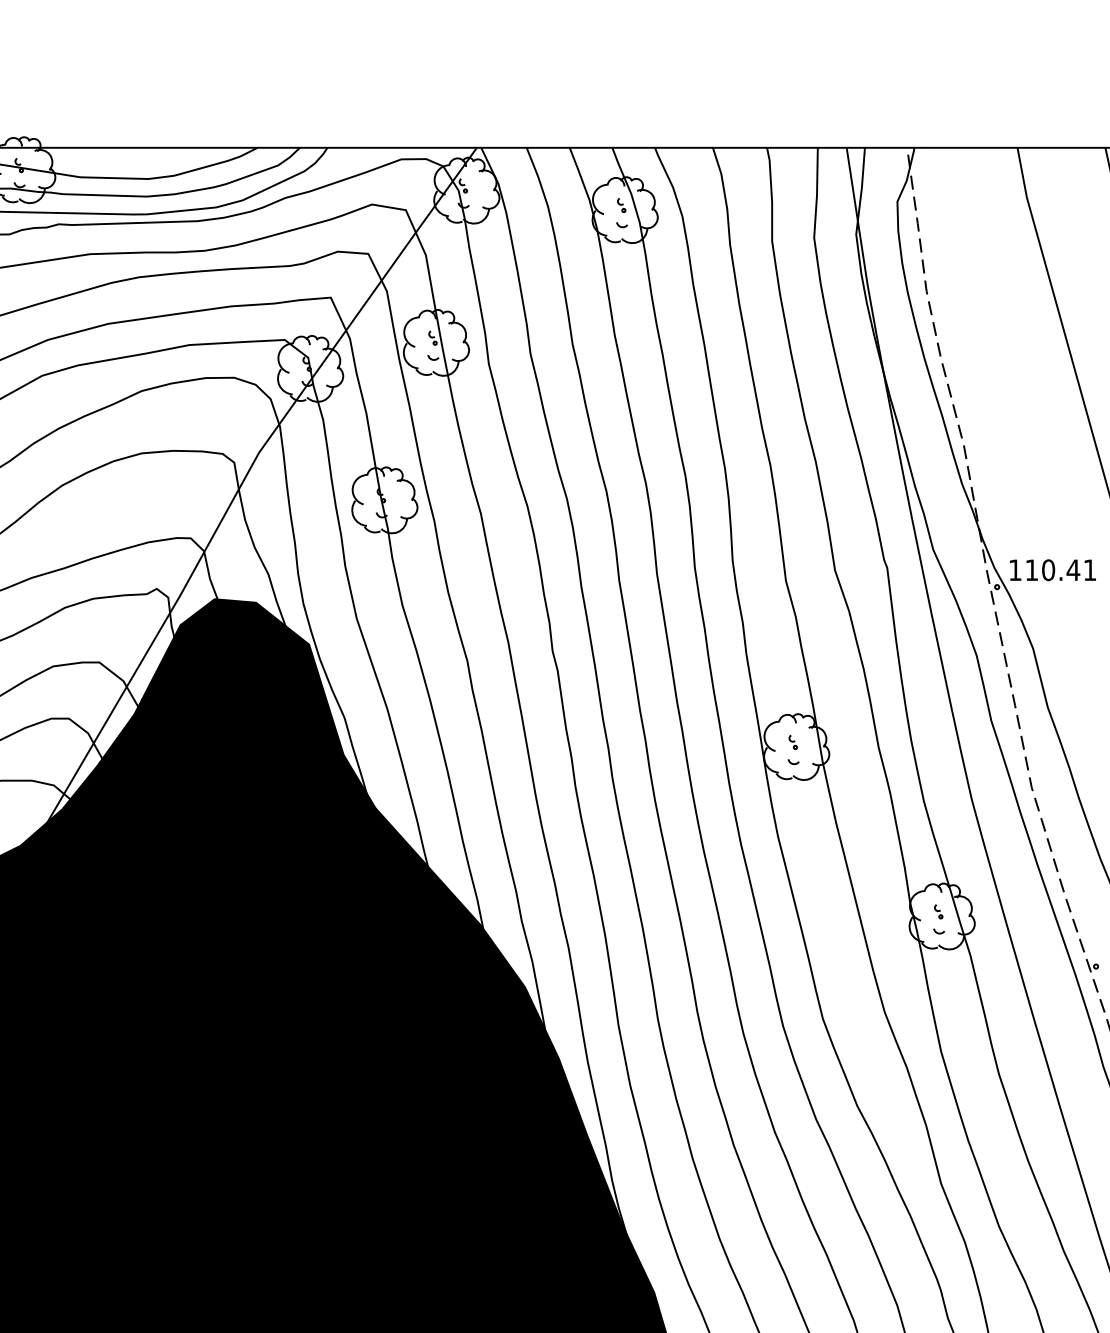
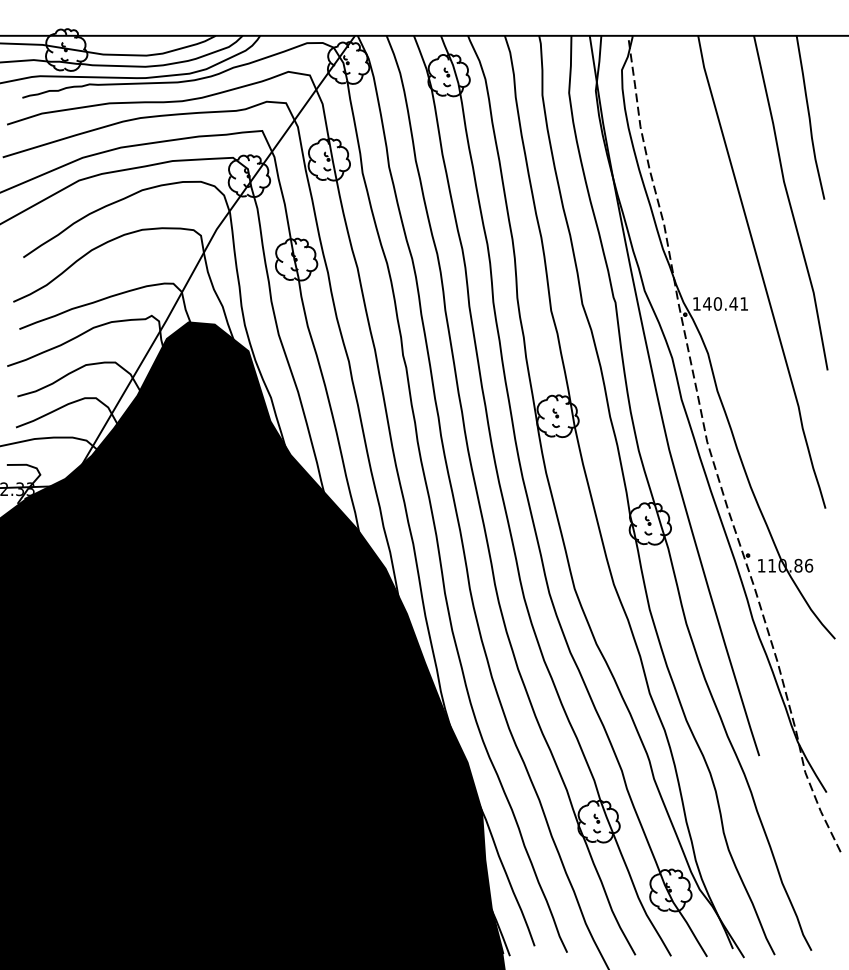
text: (1032, 569) -> (707, 303), 110.41 -> 140.41

